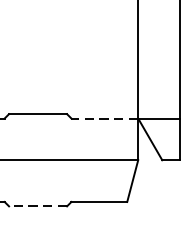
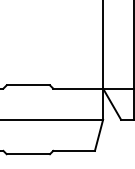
line: (105, 118) -> (78, 88), dashed -> solid
line: (38, 206) -> (28, 154), dashed -> solid

